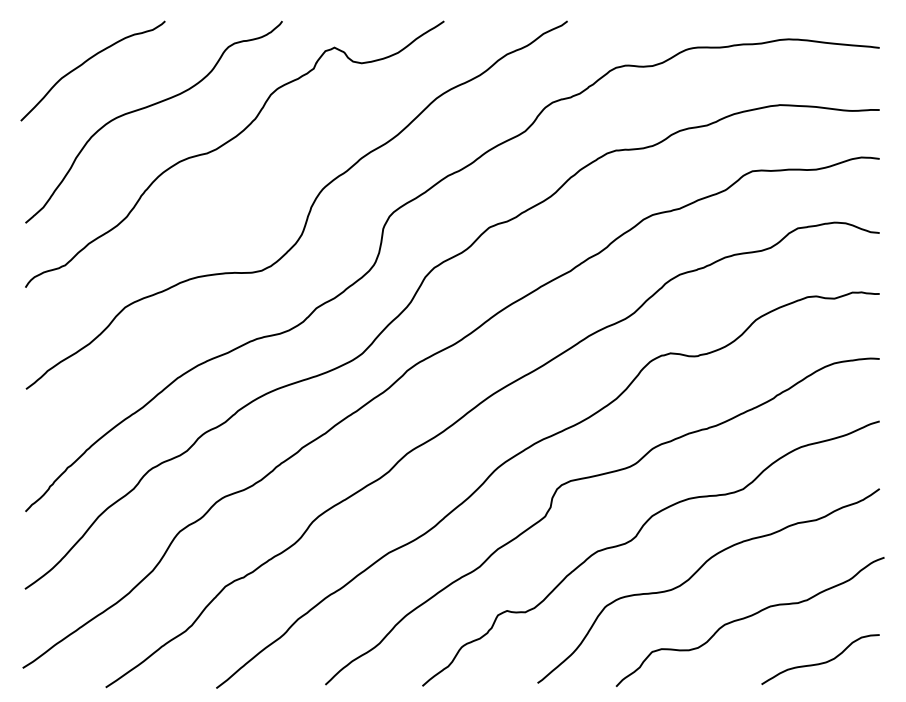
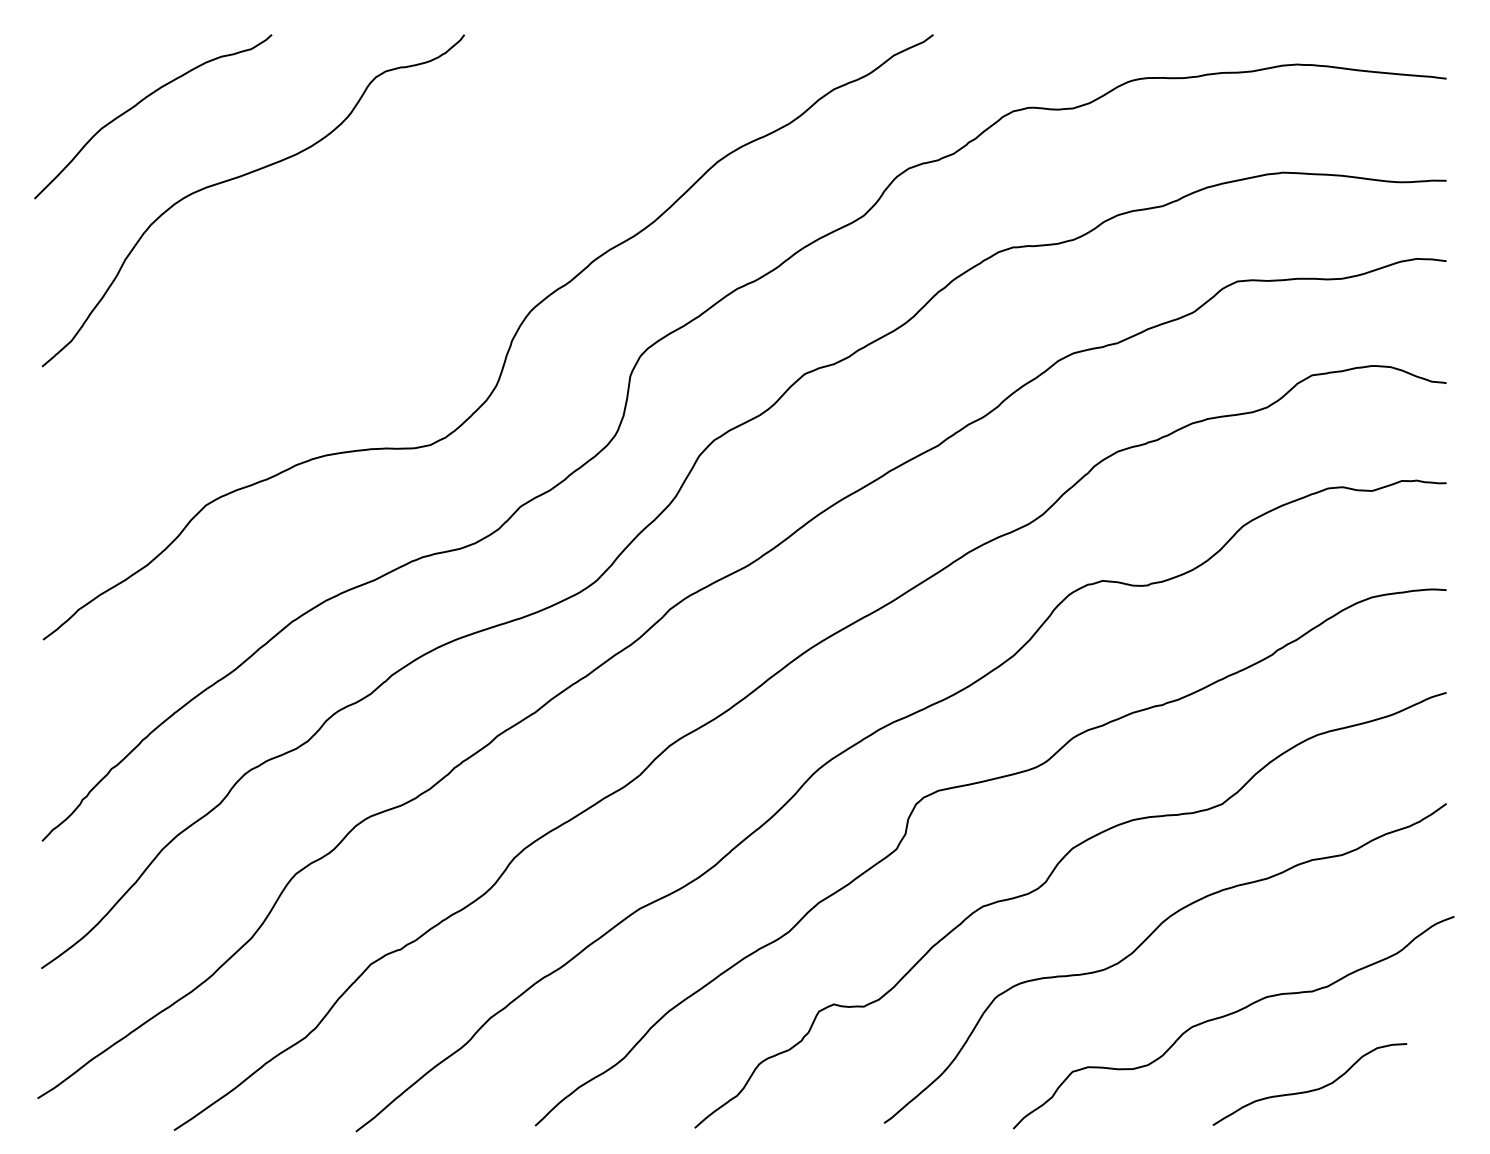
curve: (227, 143) -> (374, 235), removed
curve: (820, 662) -> (1309, 1089), moved

